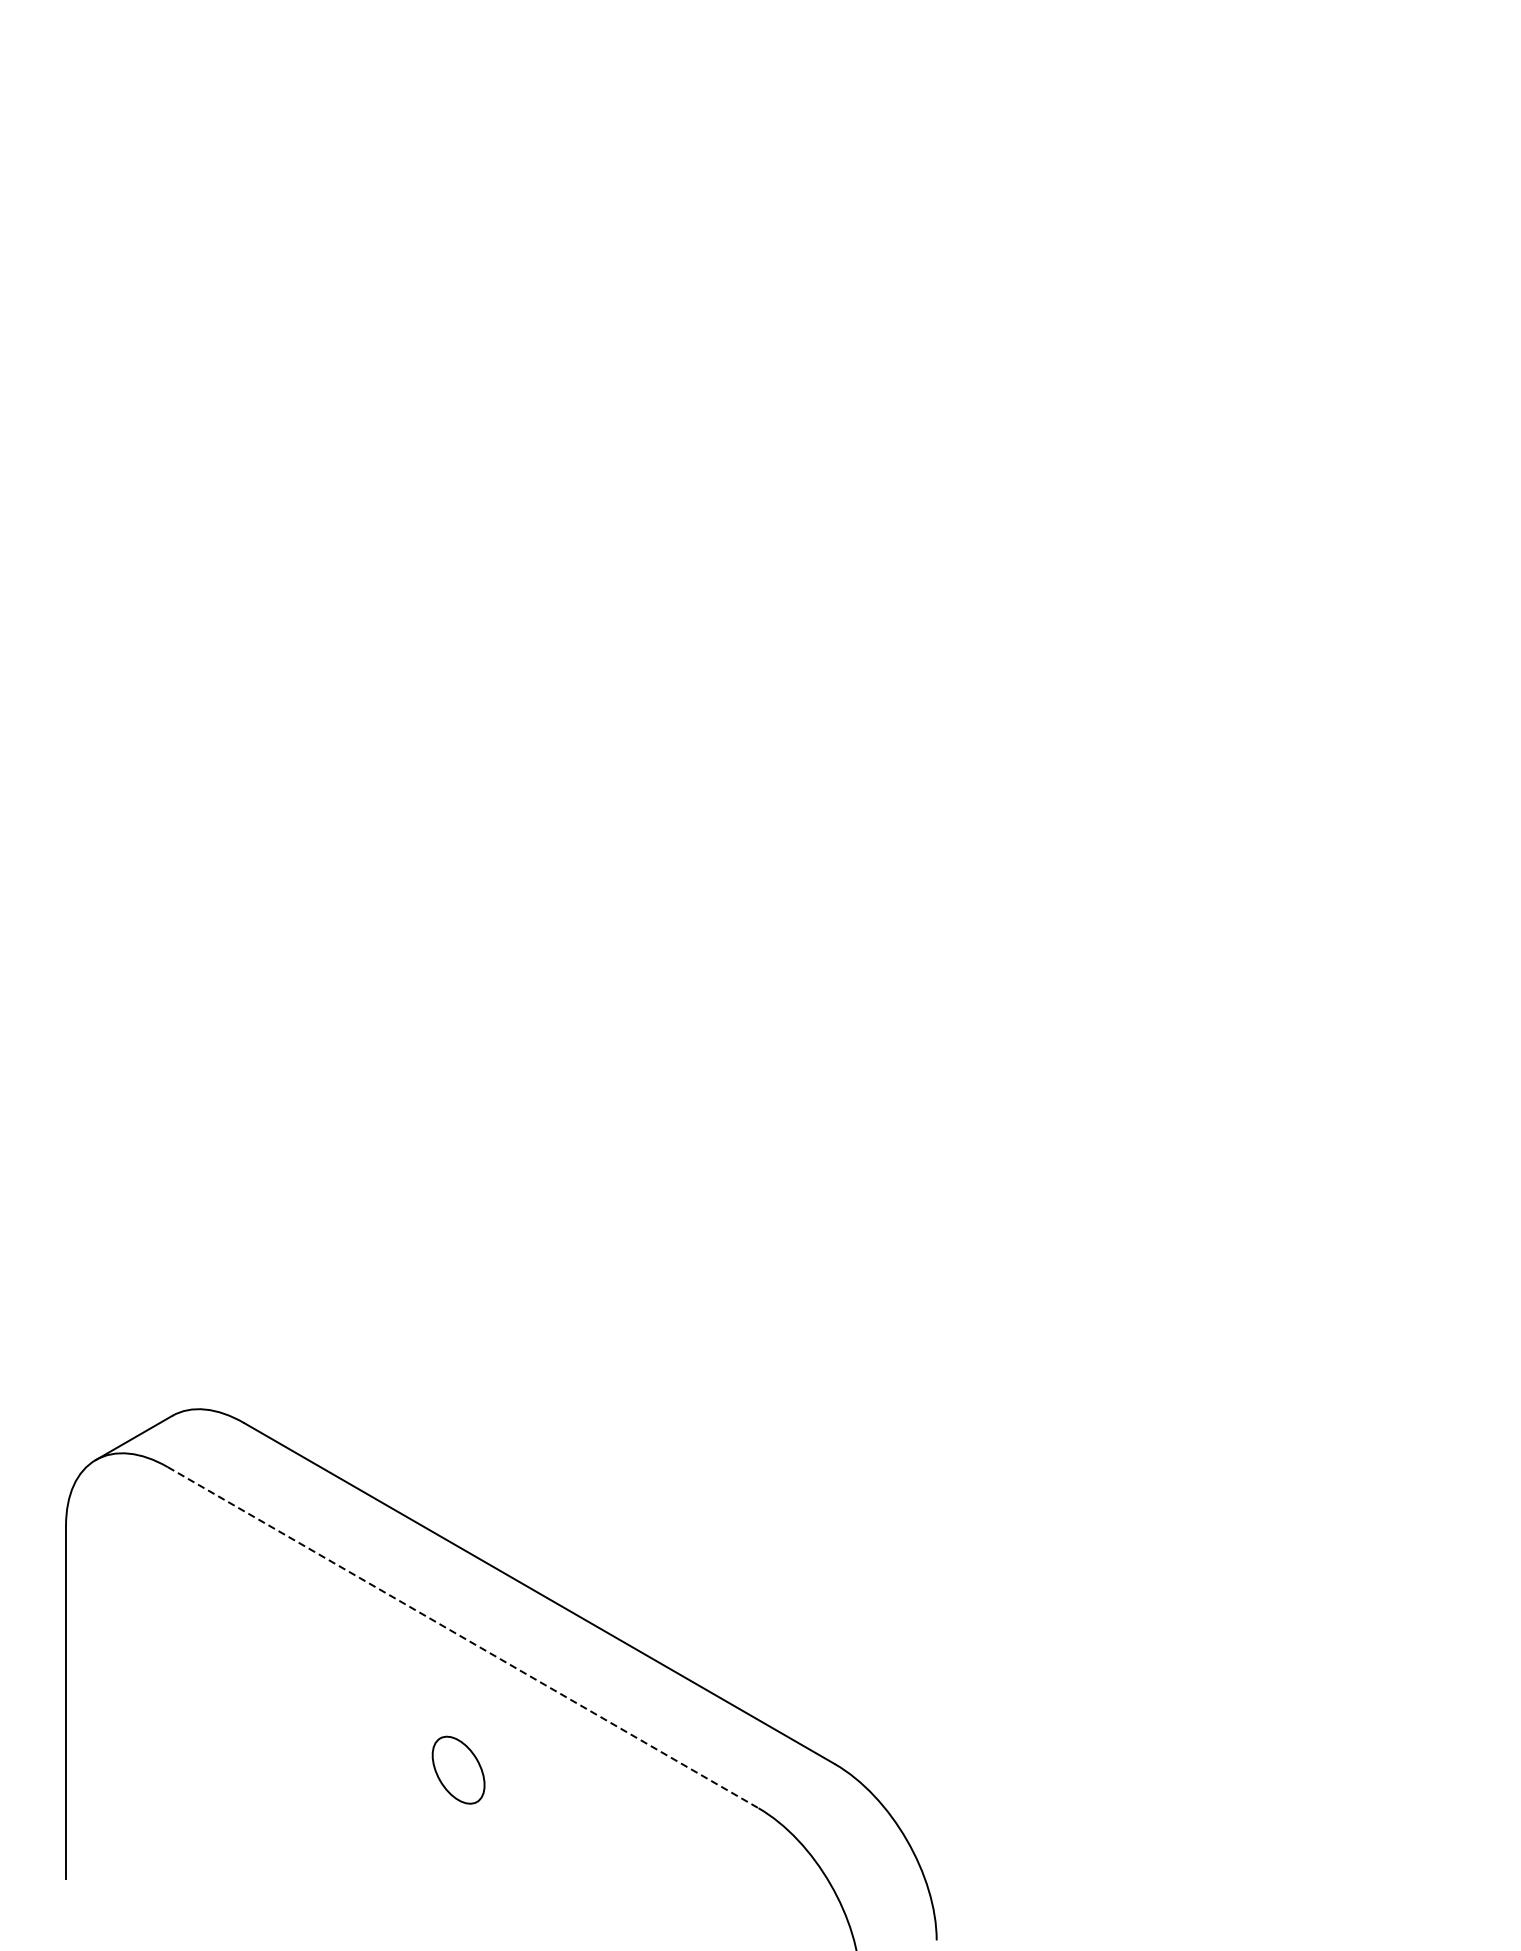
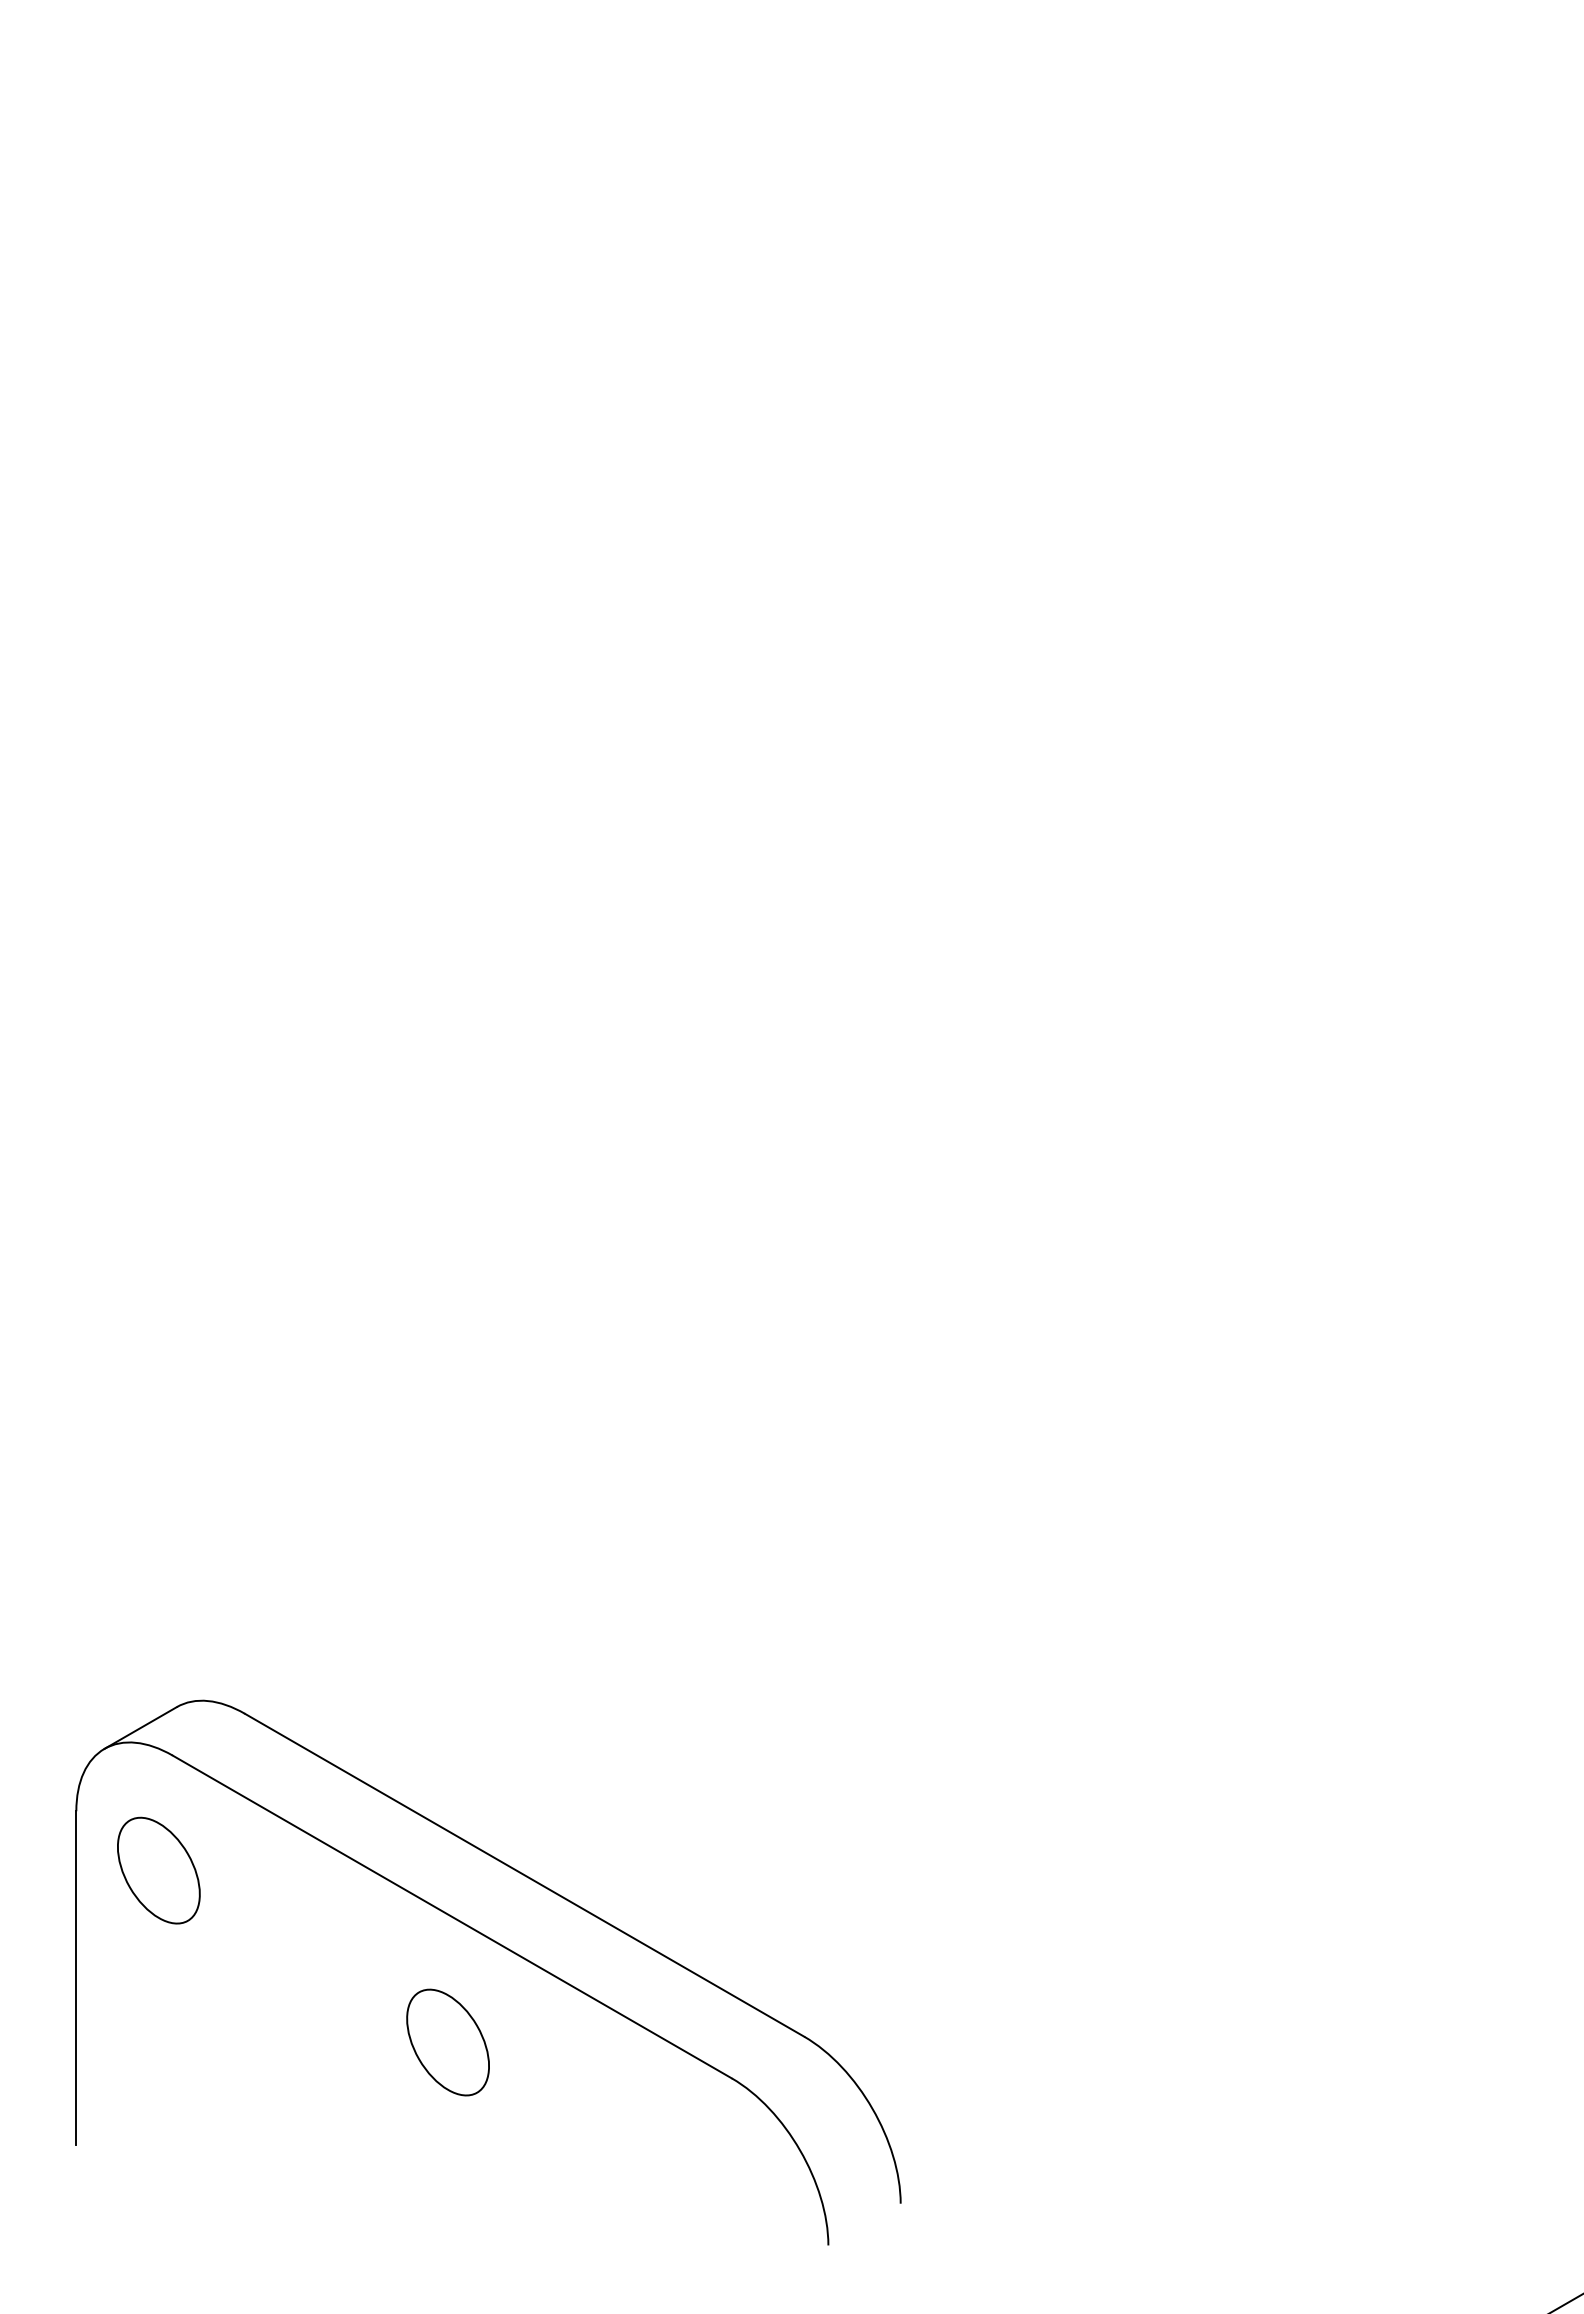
part: (152, 1588) -> (158, 1870), added
line: (463, 1638) -> (452, 1917), dashed -> solid
part: (458, 1770) -> (447, 2042), size x1.67

